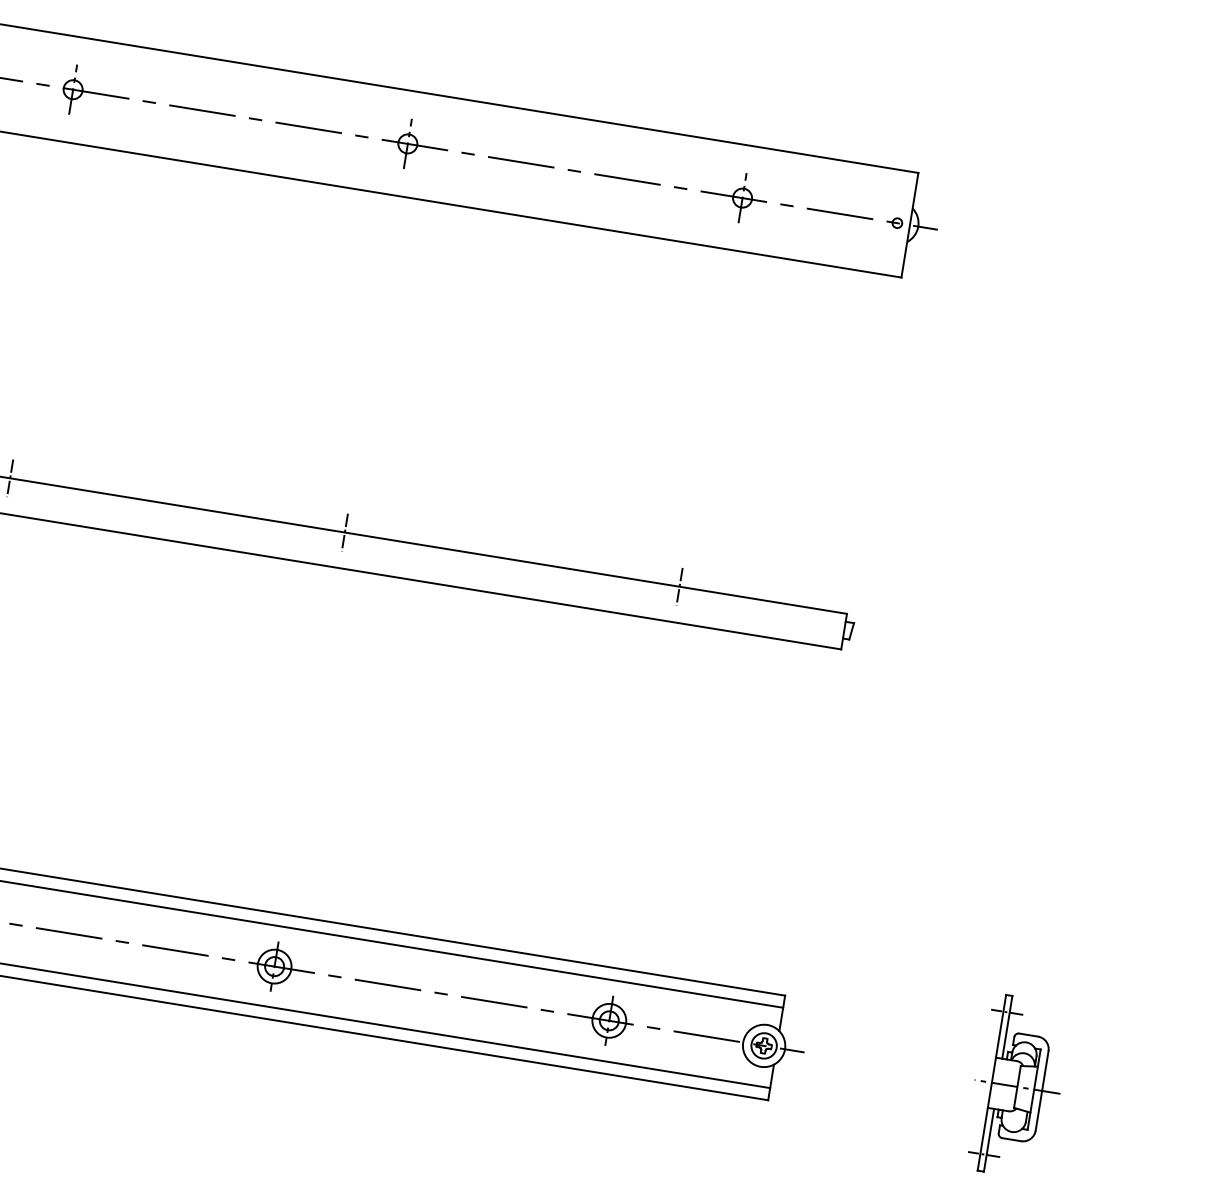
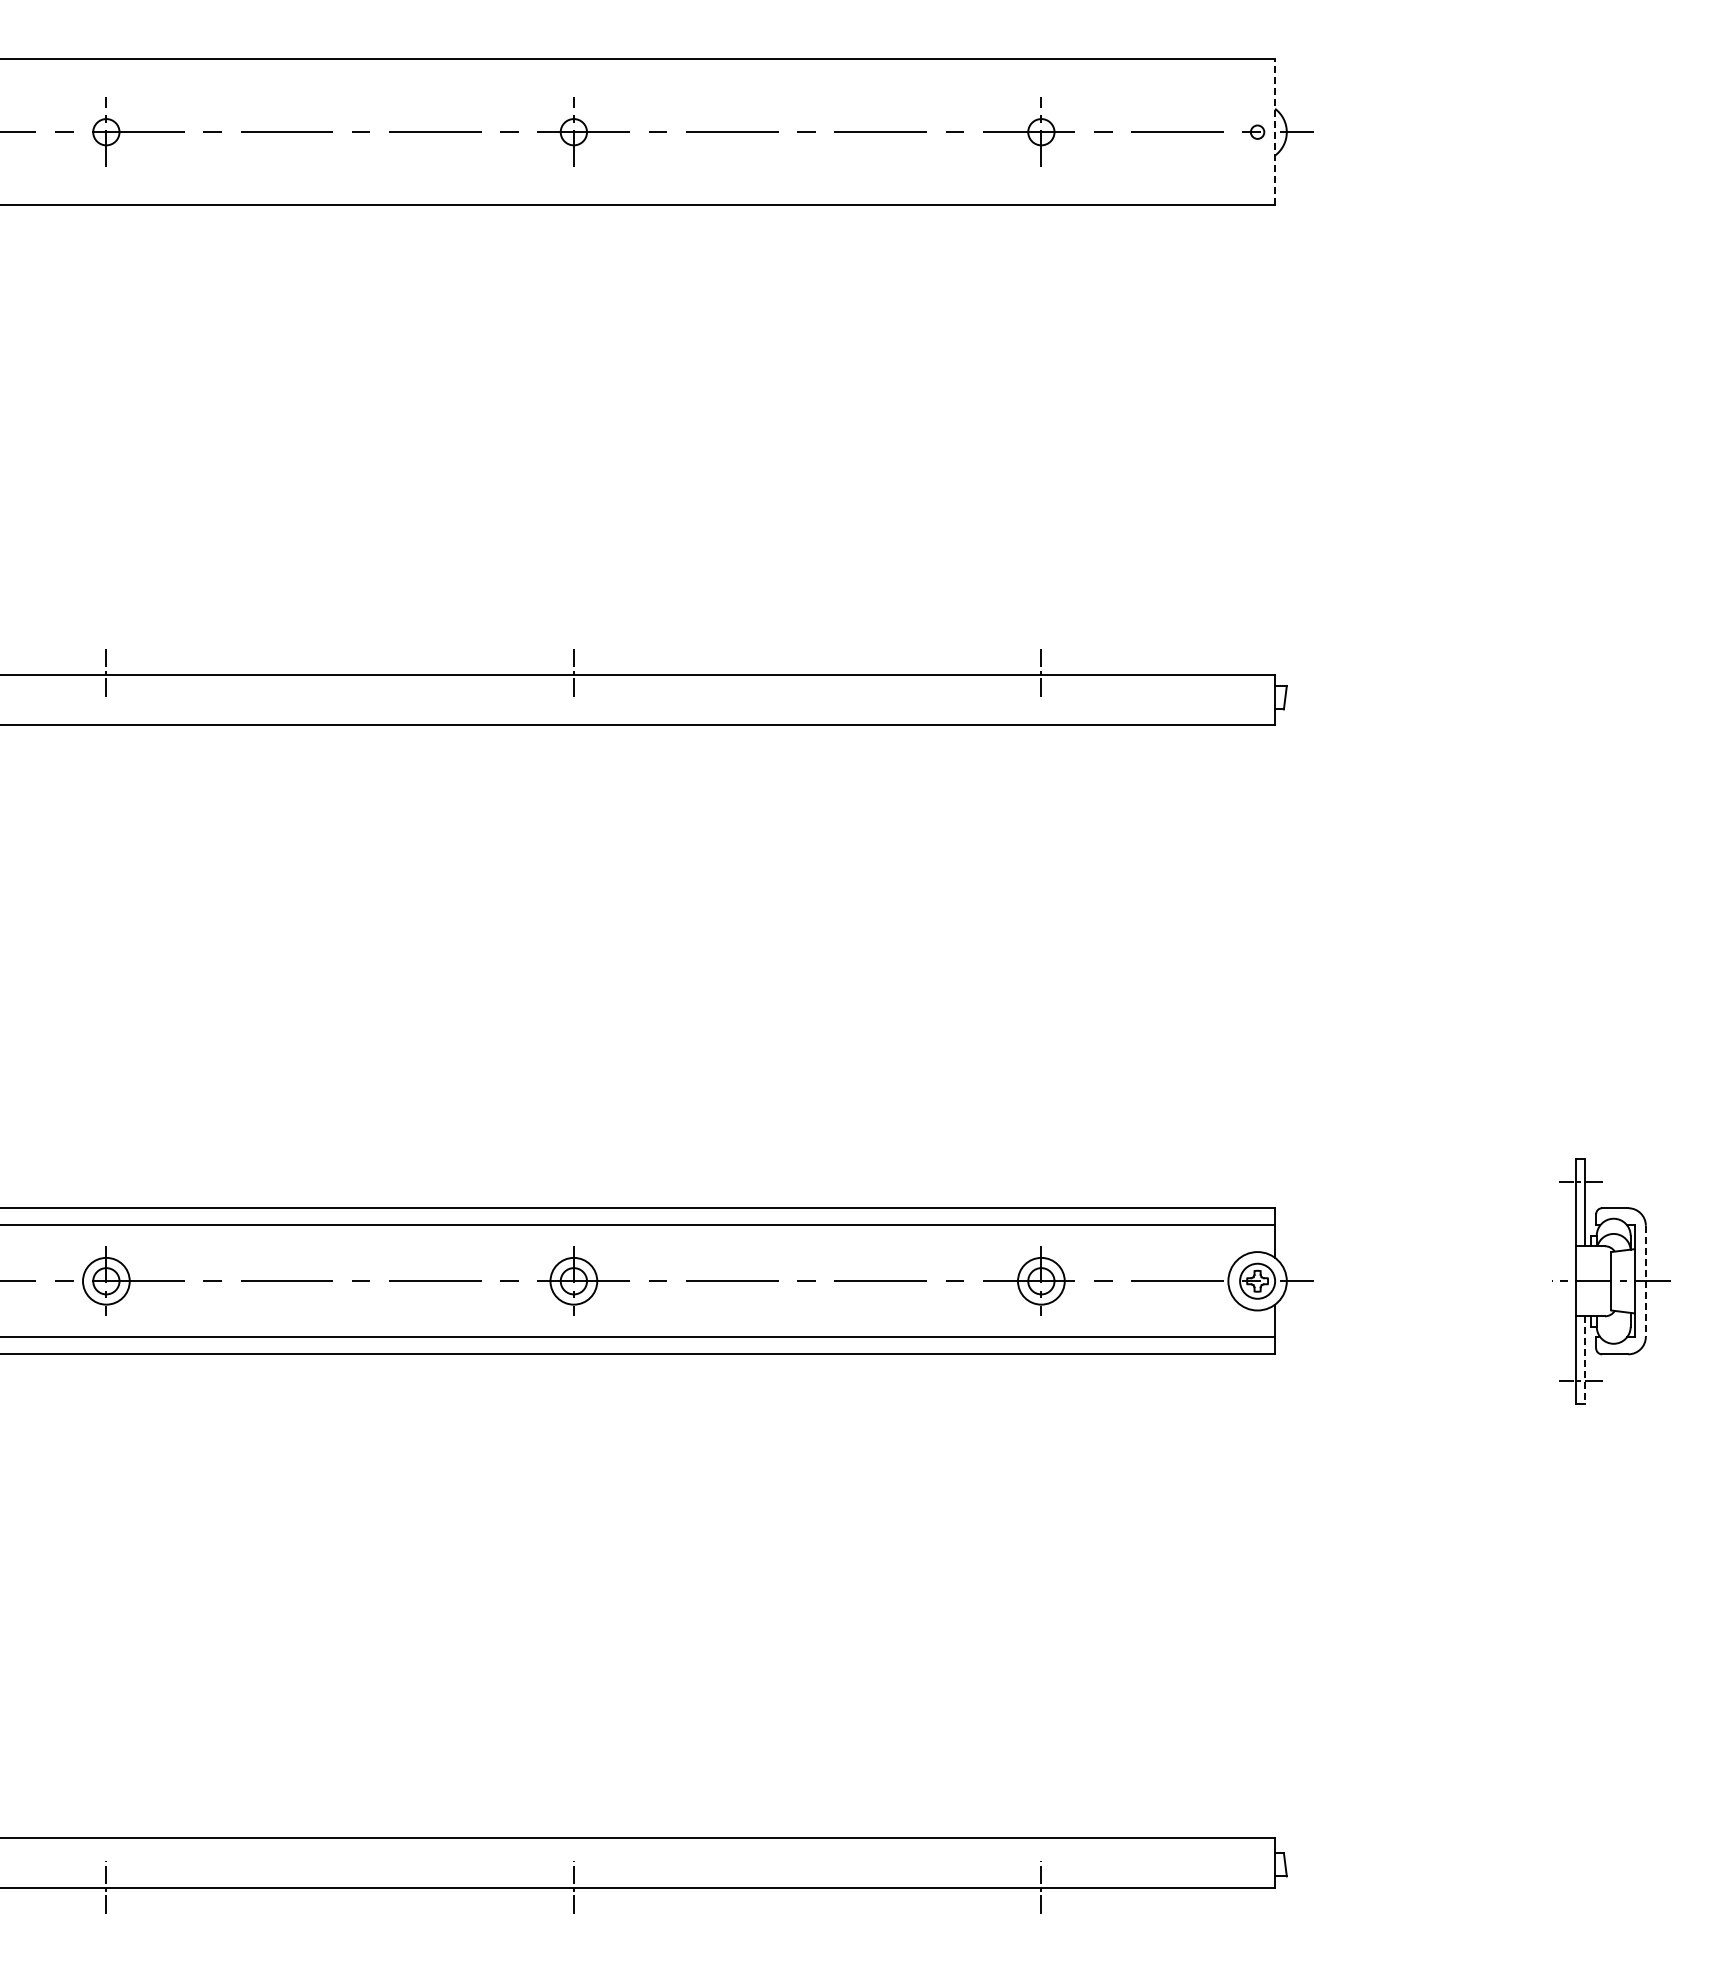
line: (910, 224) -> (1275, 131), solid -> dashed
line: (1041, 1091) -> (1645, 1281), solid -> dashed
line: (988, 1140) -> (1584, 1360), solid -> dashed

